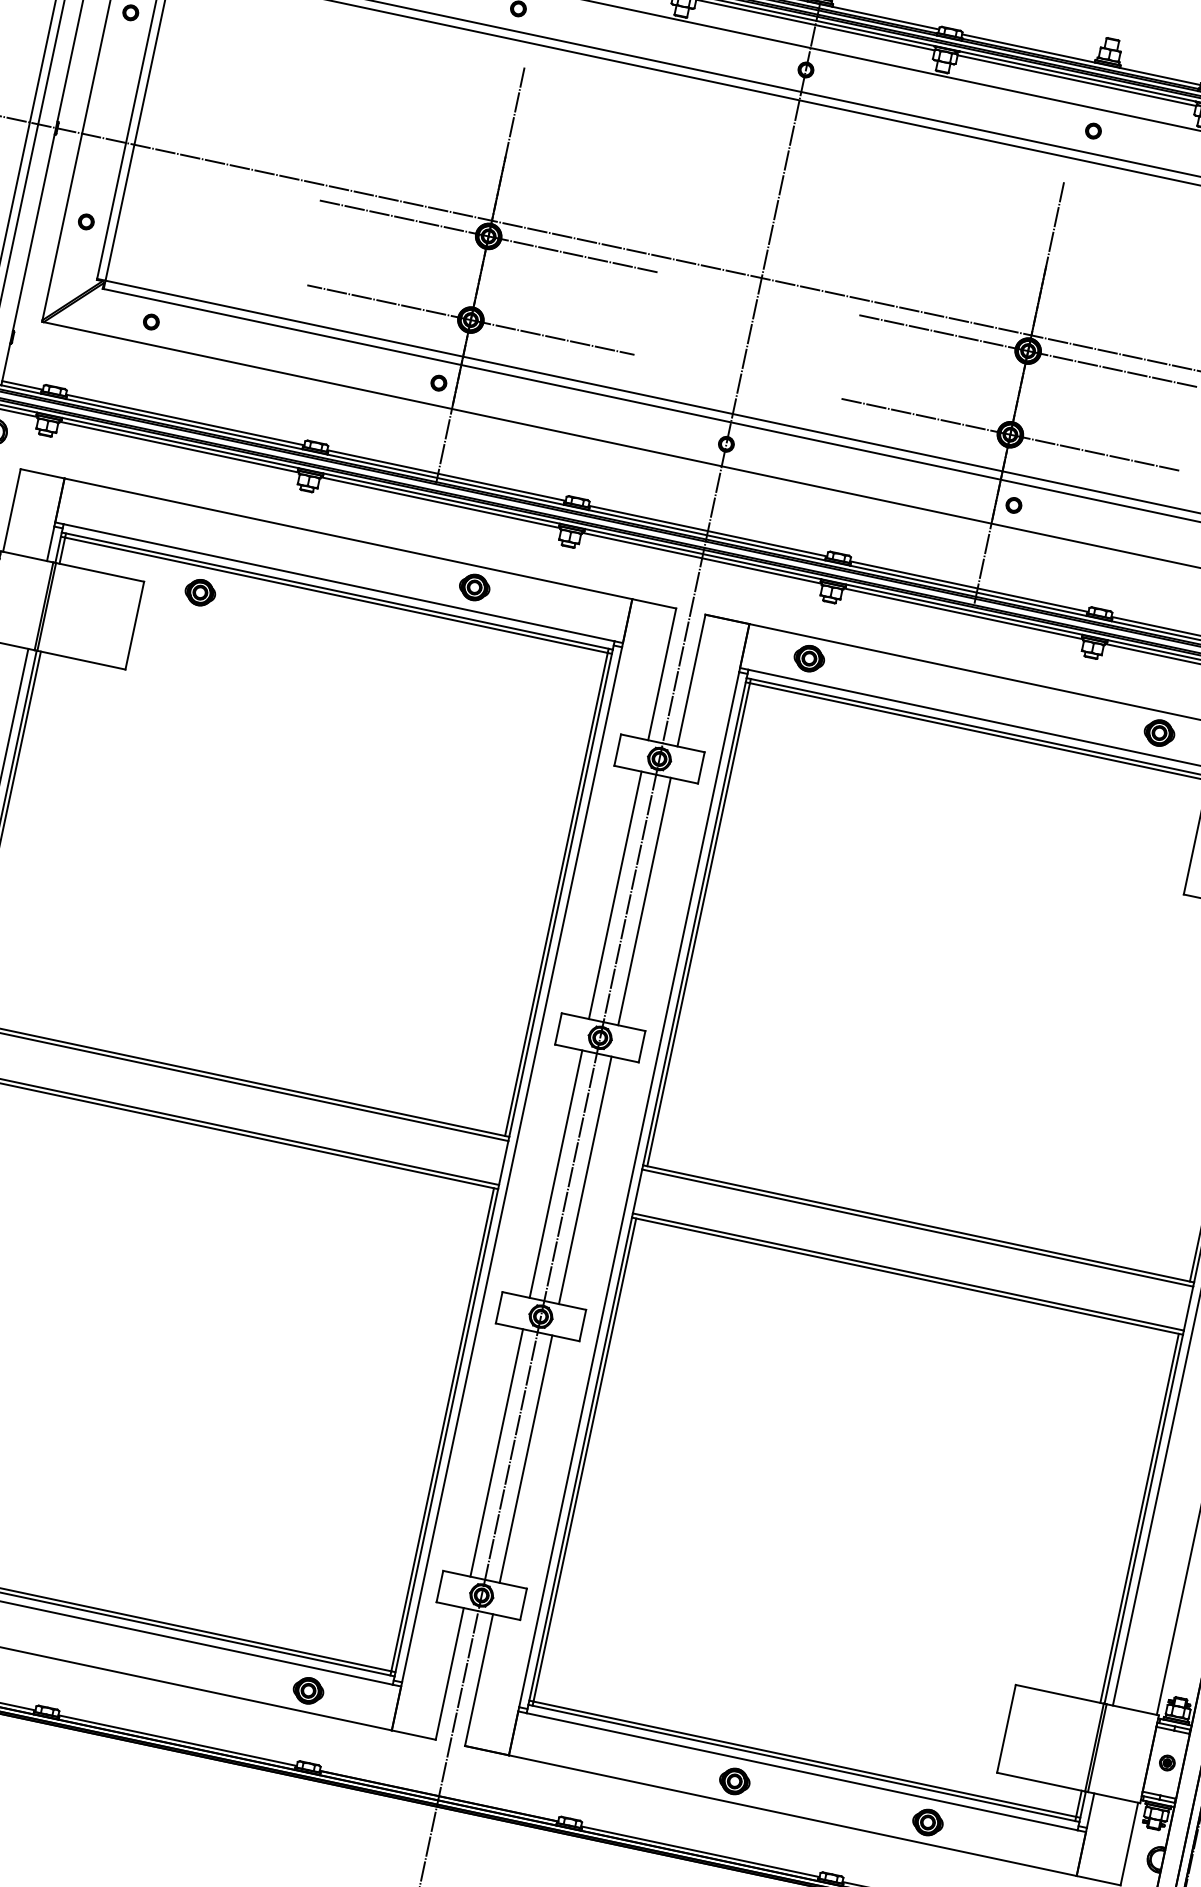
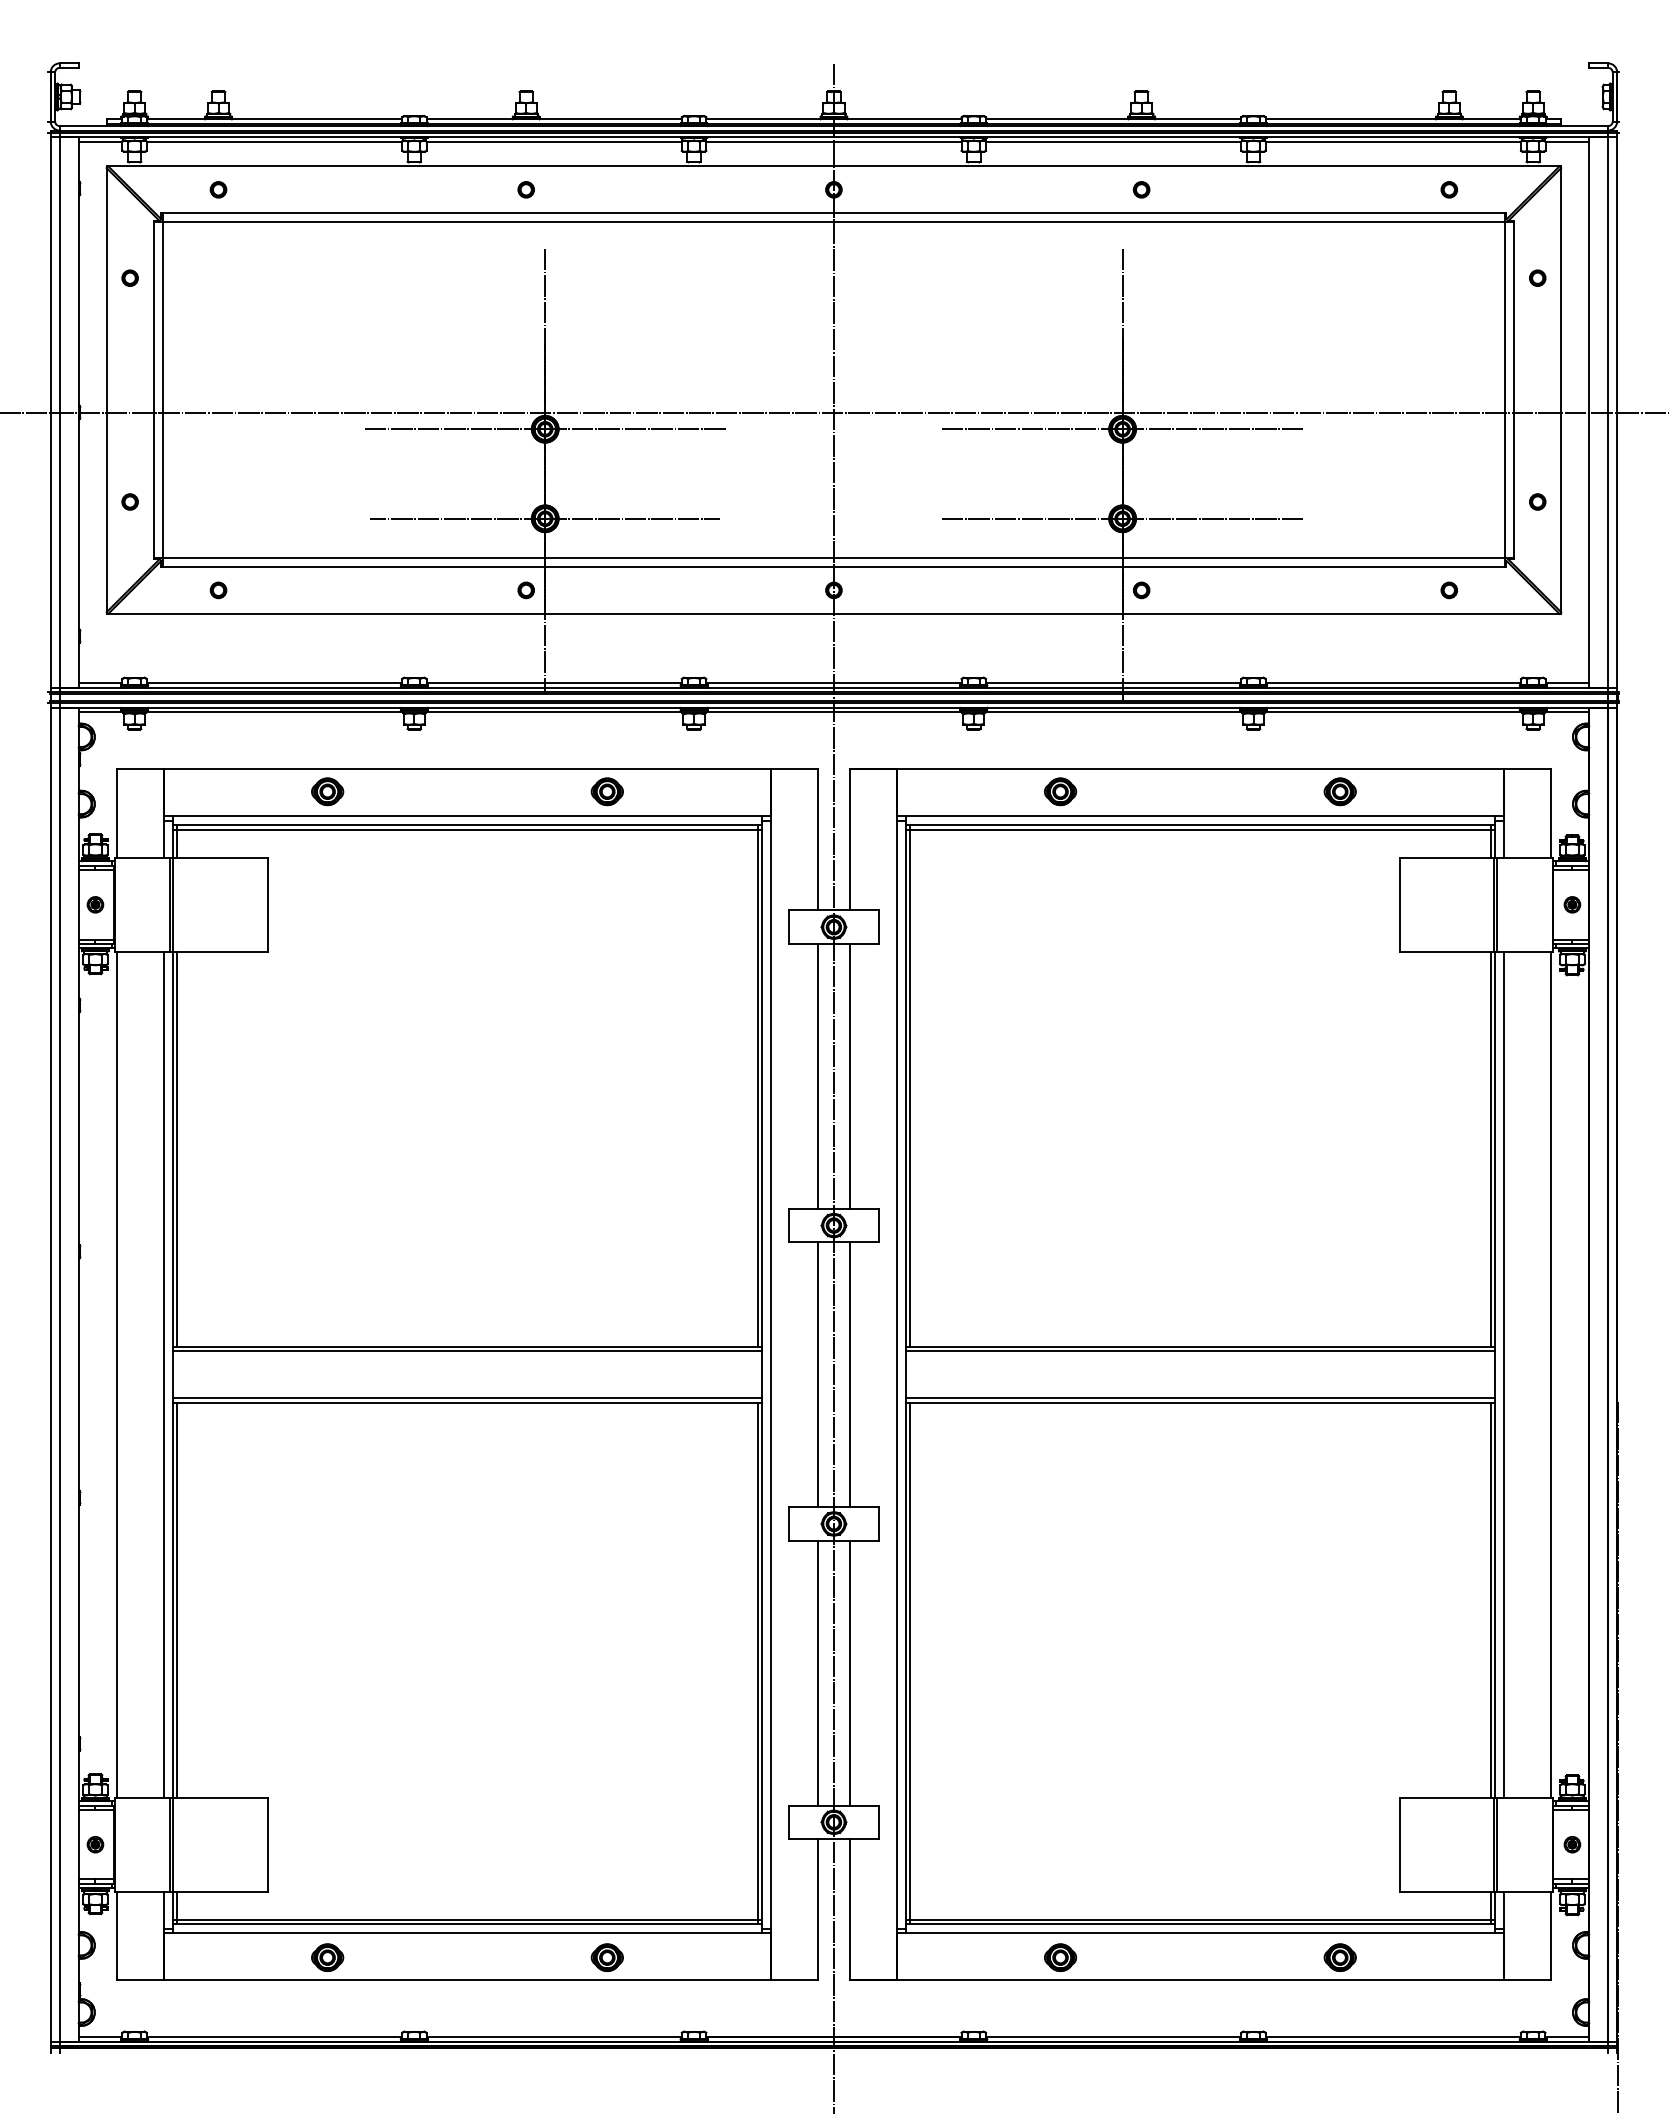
part: (200, 592) -> (327, 791), moved
part: (809, 658) -> (1060, 791), moved
part: (307, 1690) -> (606, 1957), moved
part: (734, 1781) -> (1060, 1957), moved

